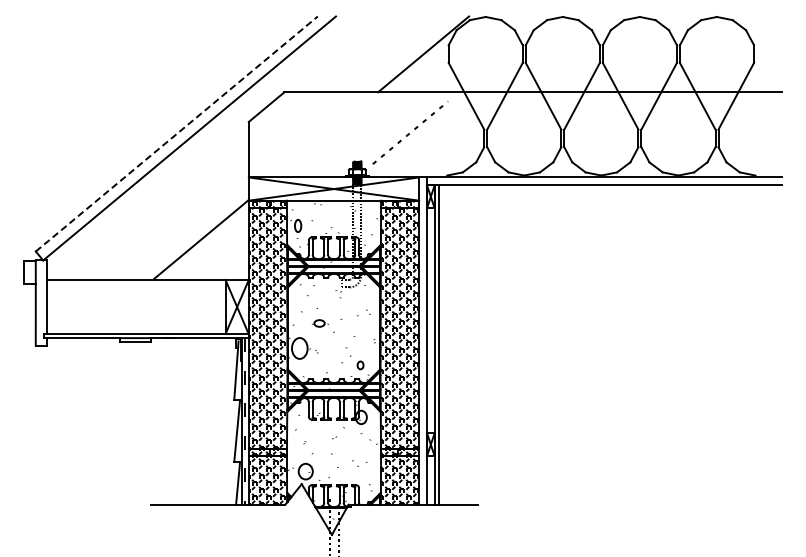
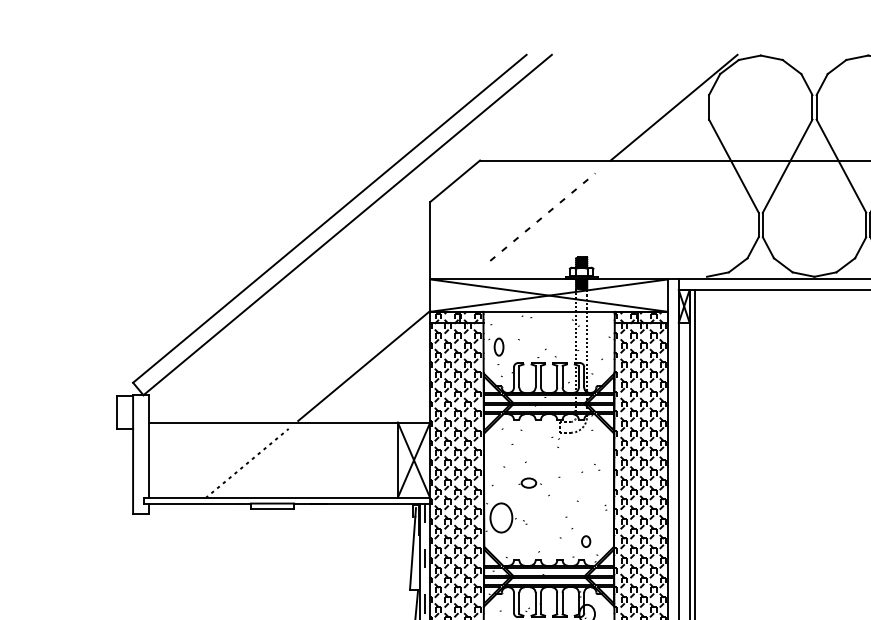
line: (409, 133) -> (541, 218), moved
line: (176, 134) -> (329, 219), dashed -> solid
line: (117, 309) -> (247, 463), added

